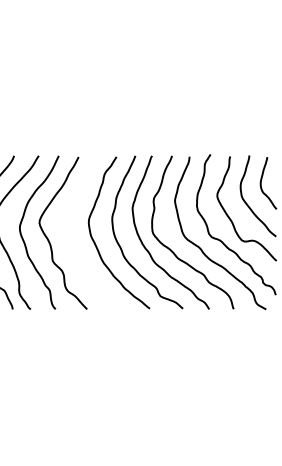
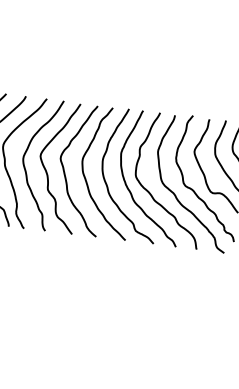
curve: (70, 238) -> (65, 172), added

